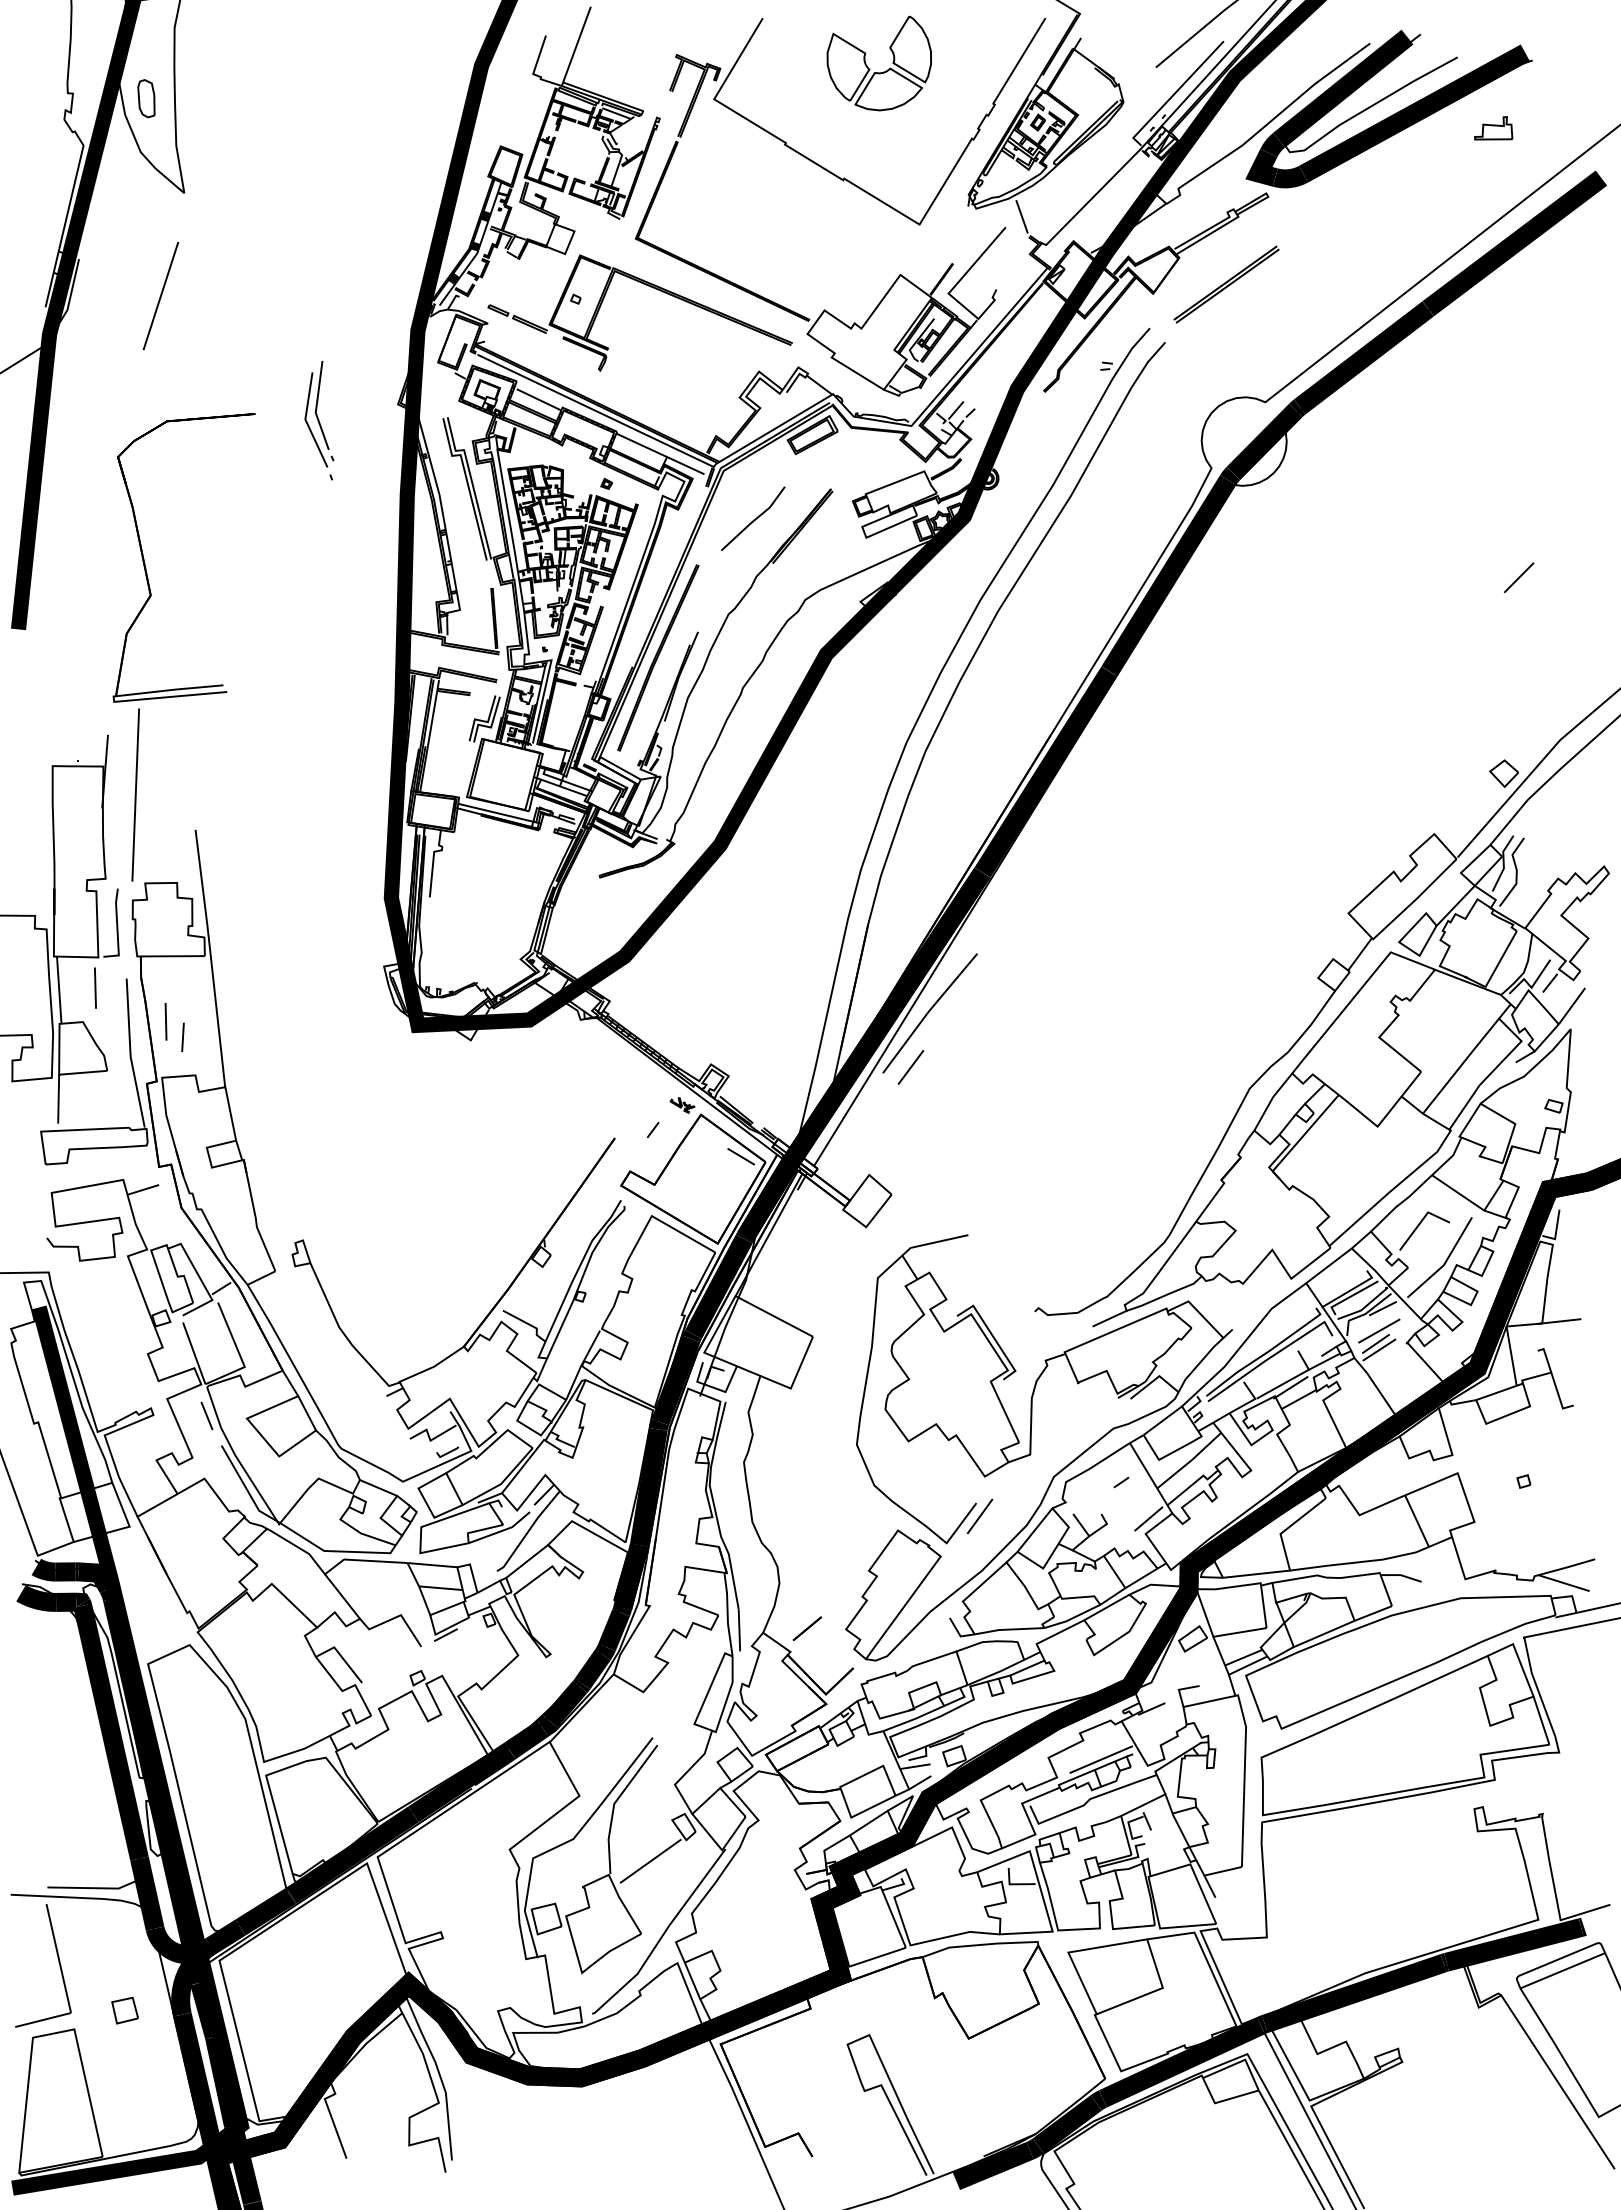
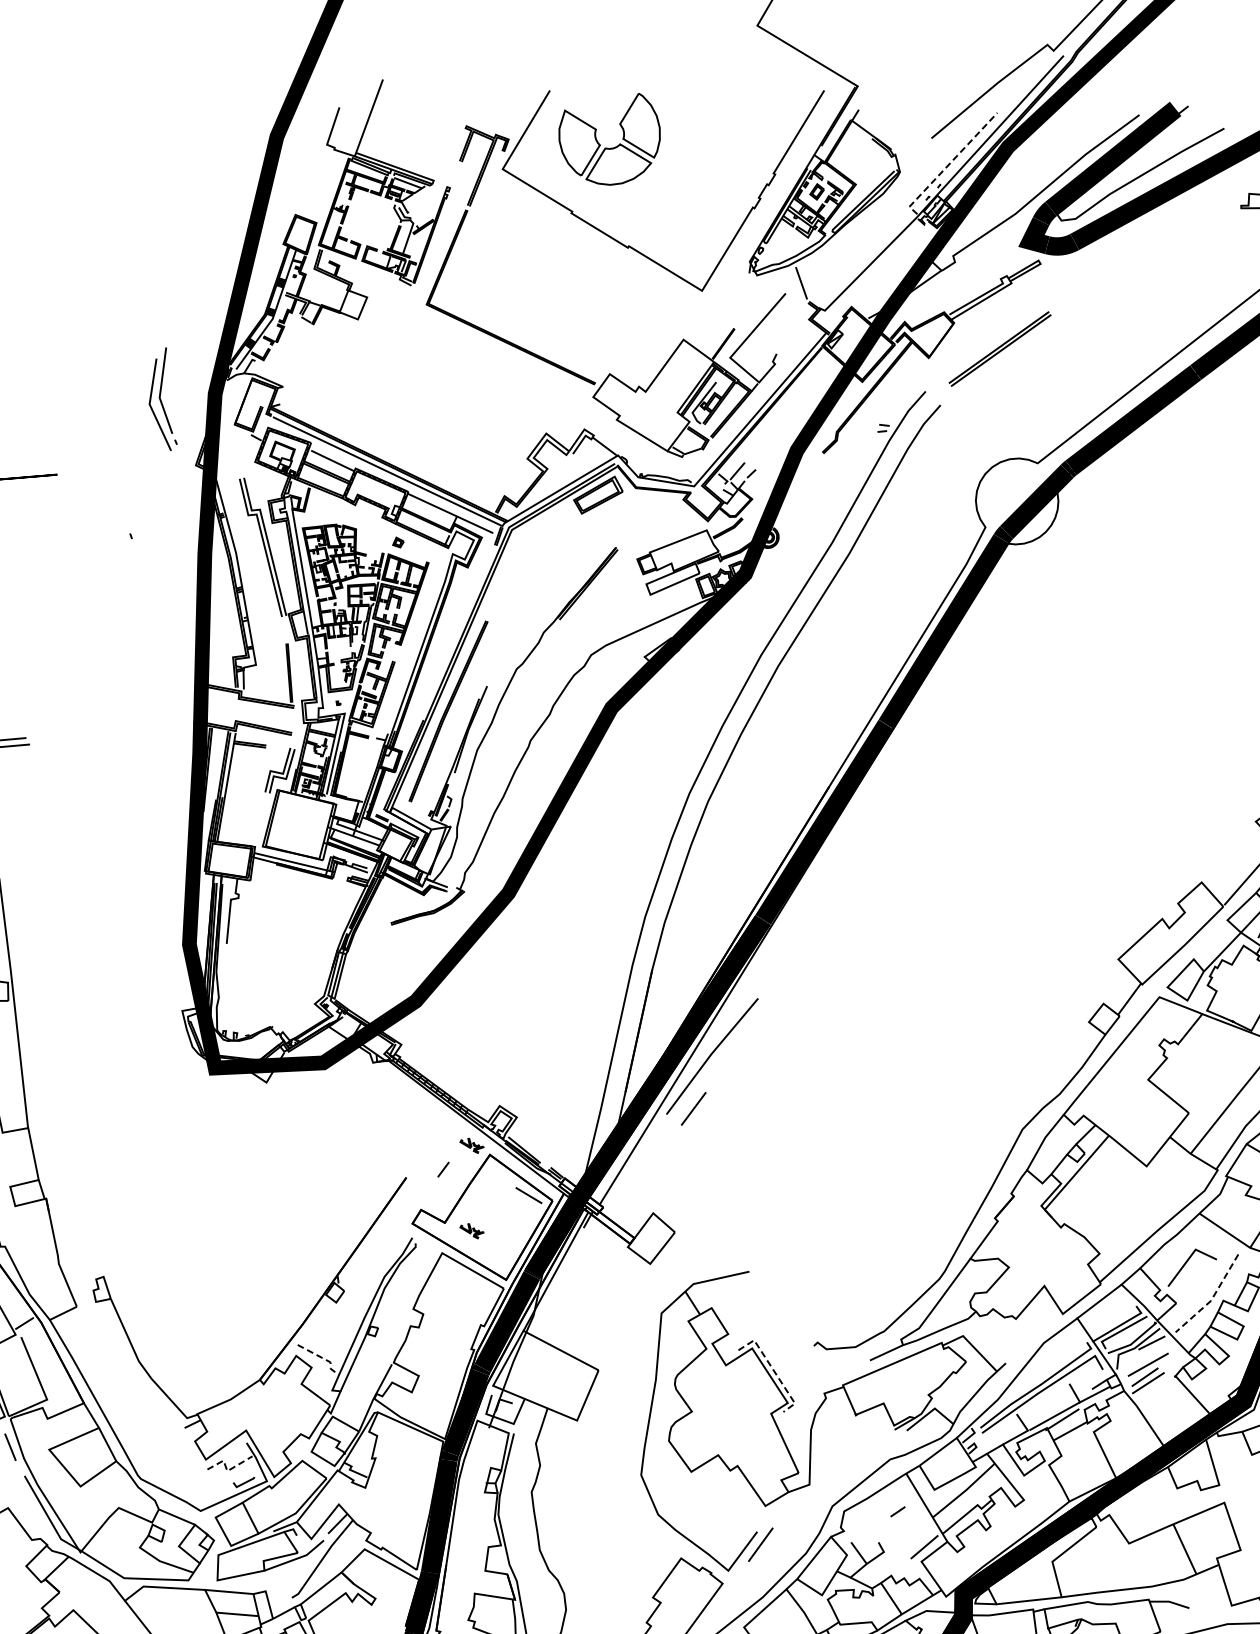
part: (878, 72) -> (608, 148), moved
line: (1174, 94) -> (949, 164), solid -> dashed
part: (650, 287) -> (440, 351), removed
part: (319, 414) -> (163, 399), moved
line: (753, 519) -> (540, 577), removed
part: (682, 1193) -> (471, 1231), added
line: (1445, 1262) -> (1212, 1298), solid -> dashed
line: (529, 1324) -> (323, 1358), solid -> dashed
line: (993, 1336) -> (773, 1370), solid -> dashed
line: (430, 1440) -> (227, 1471), solid -> dashed

